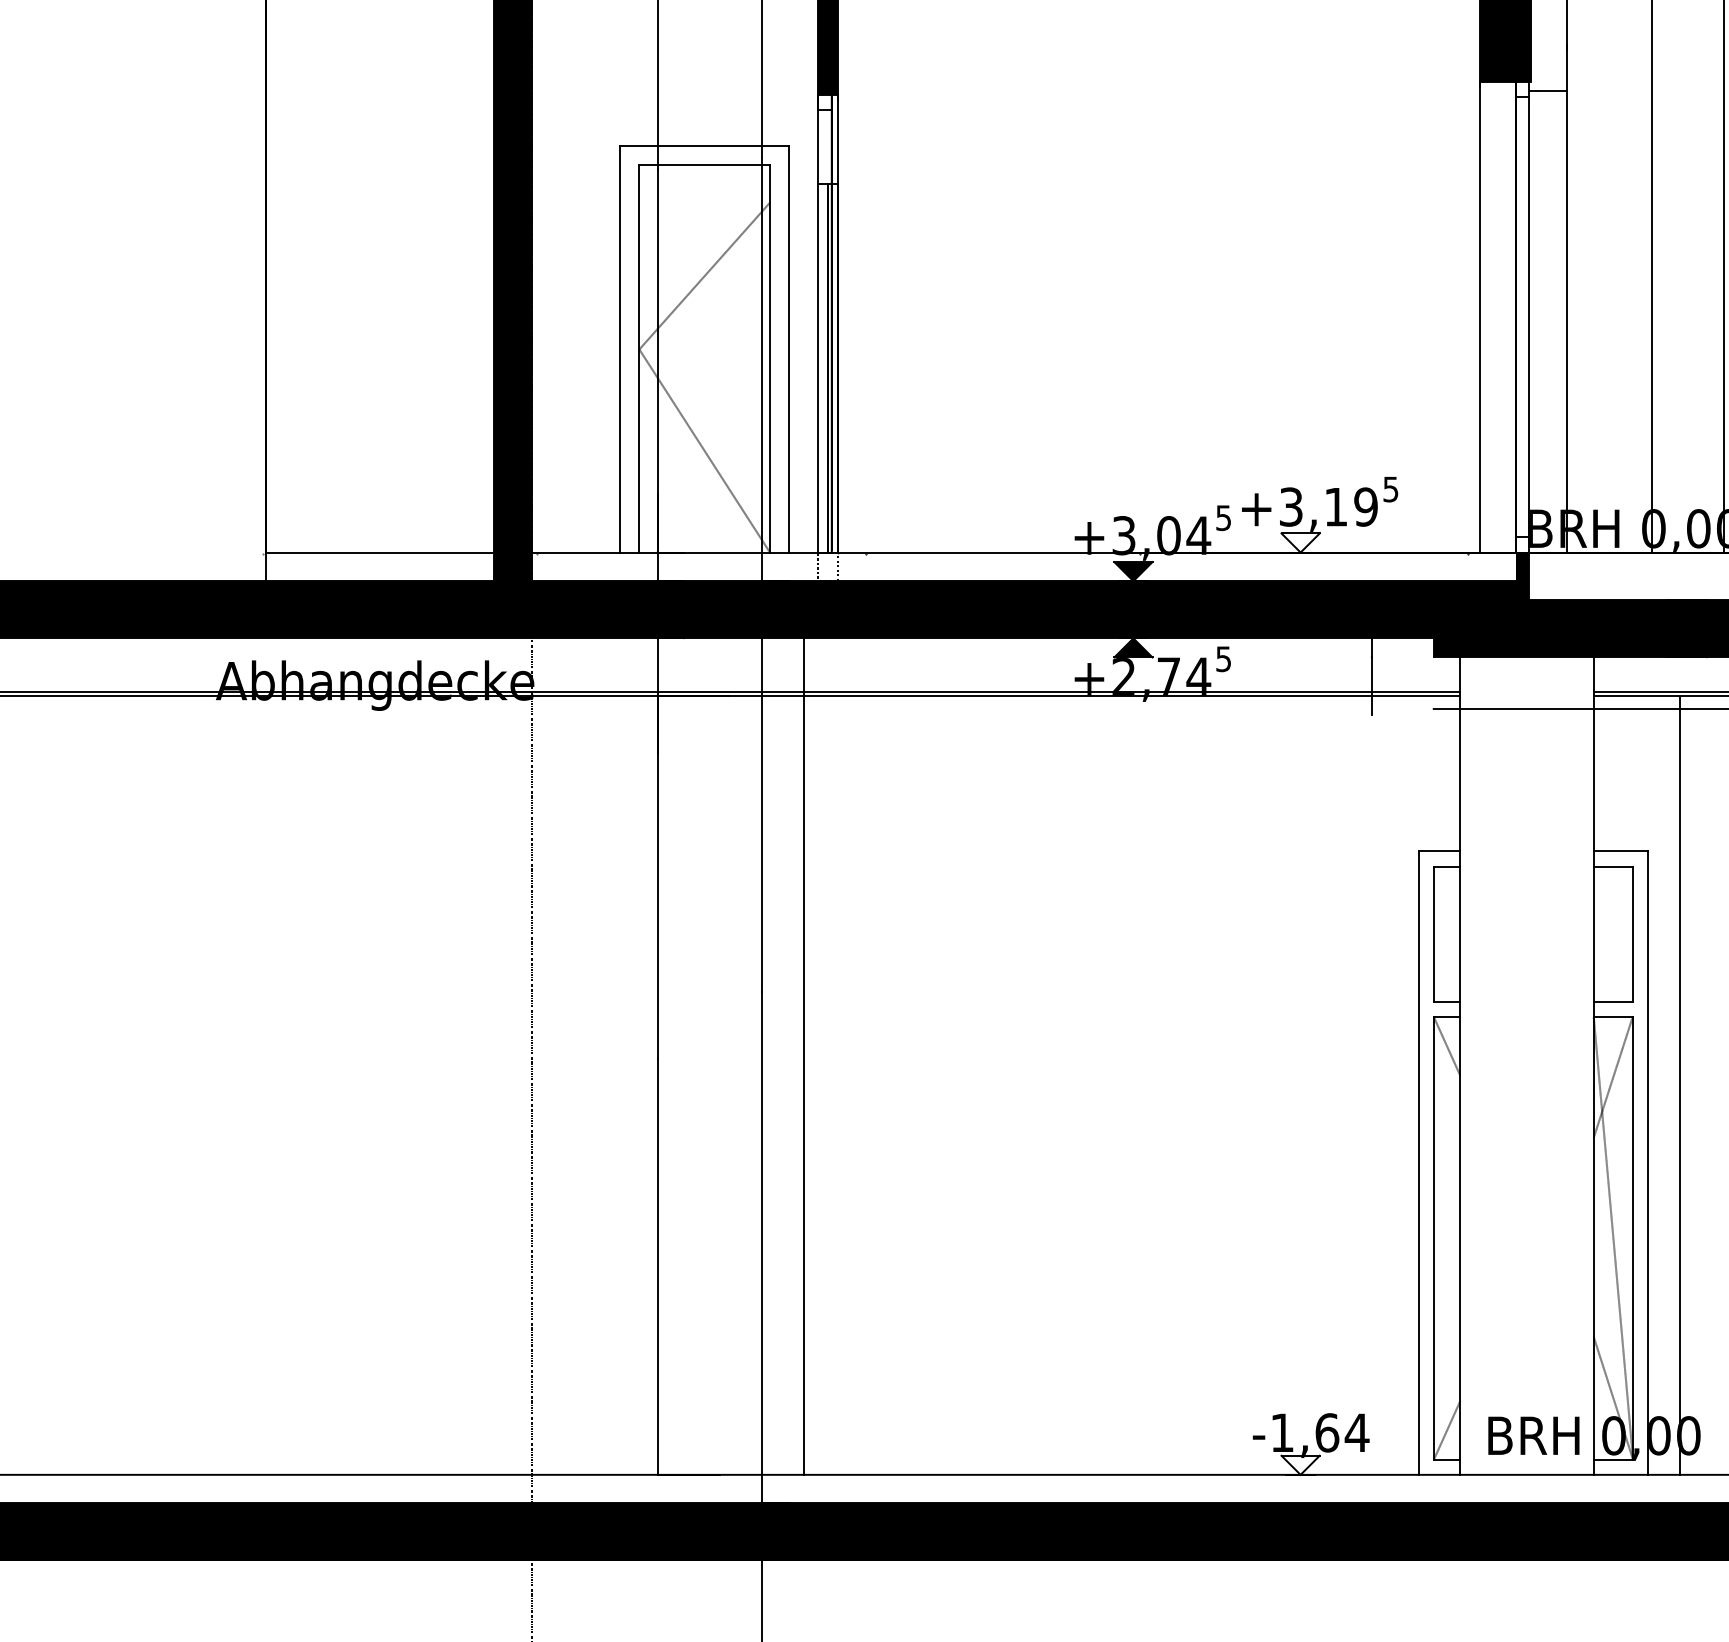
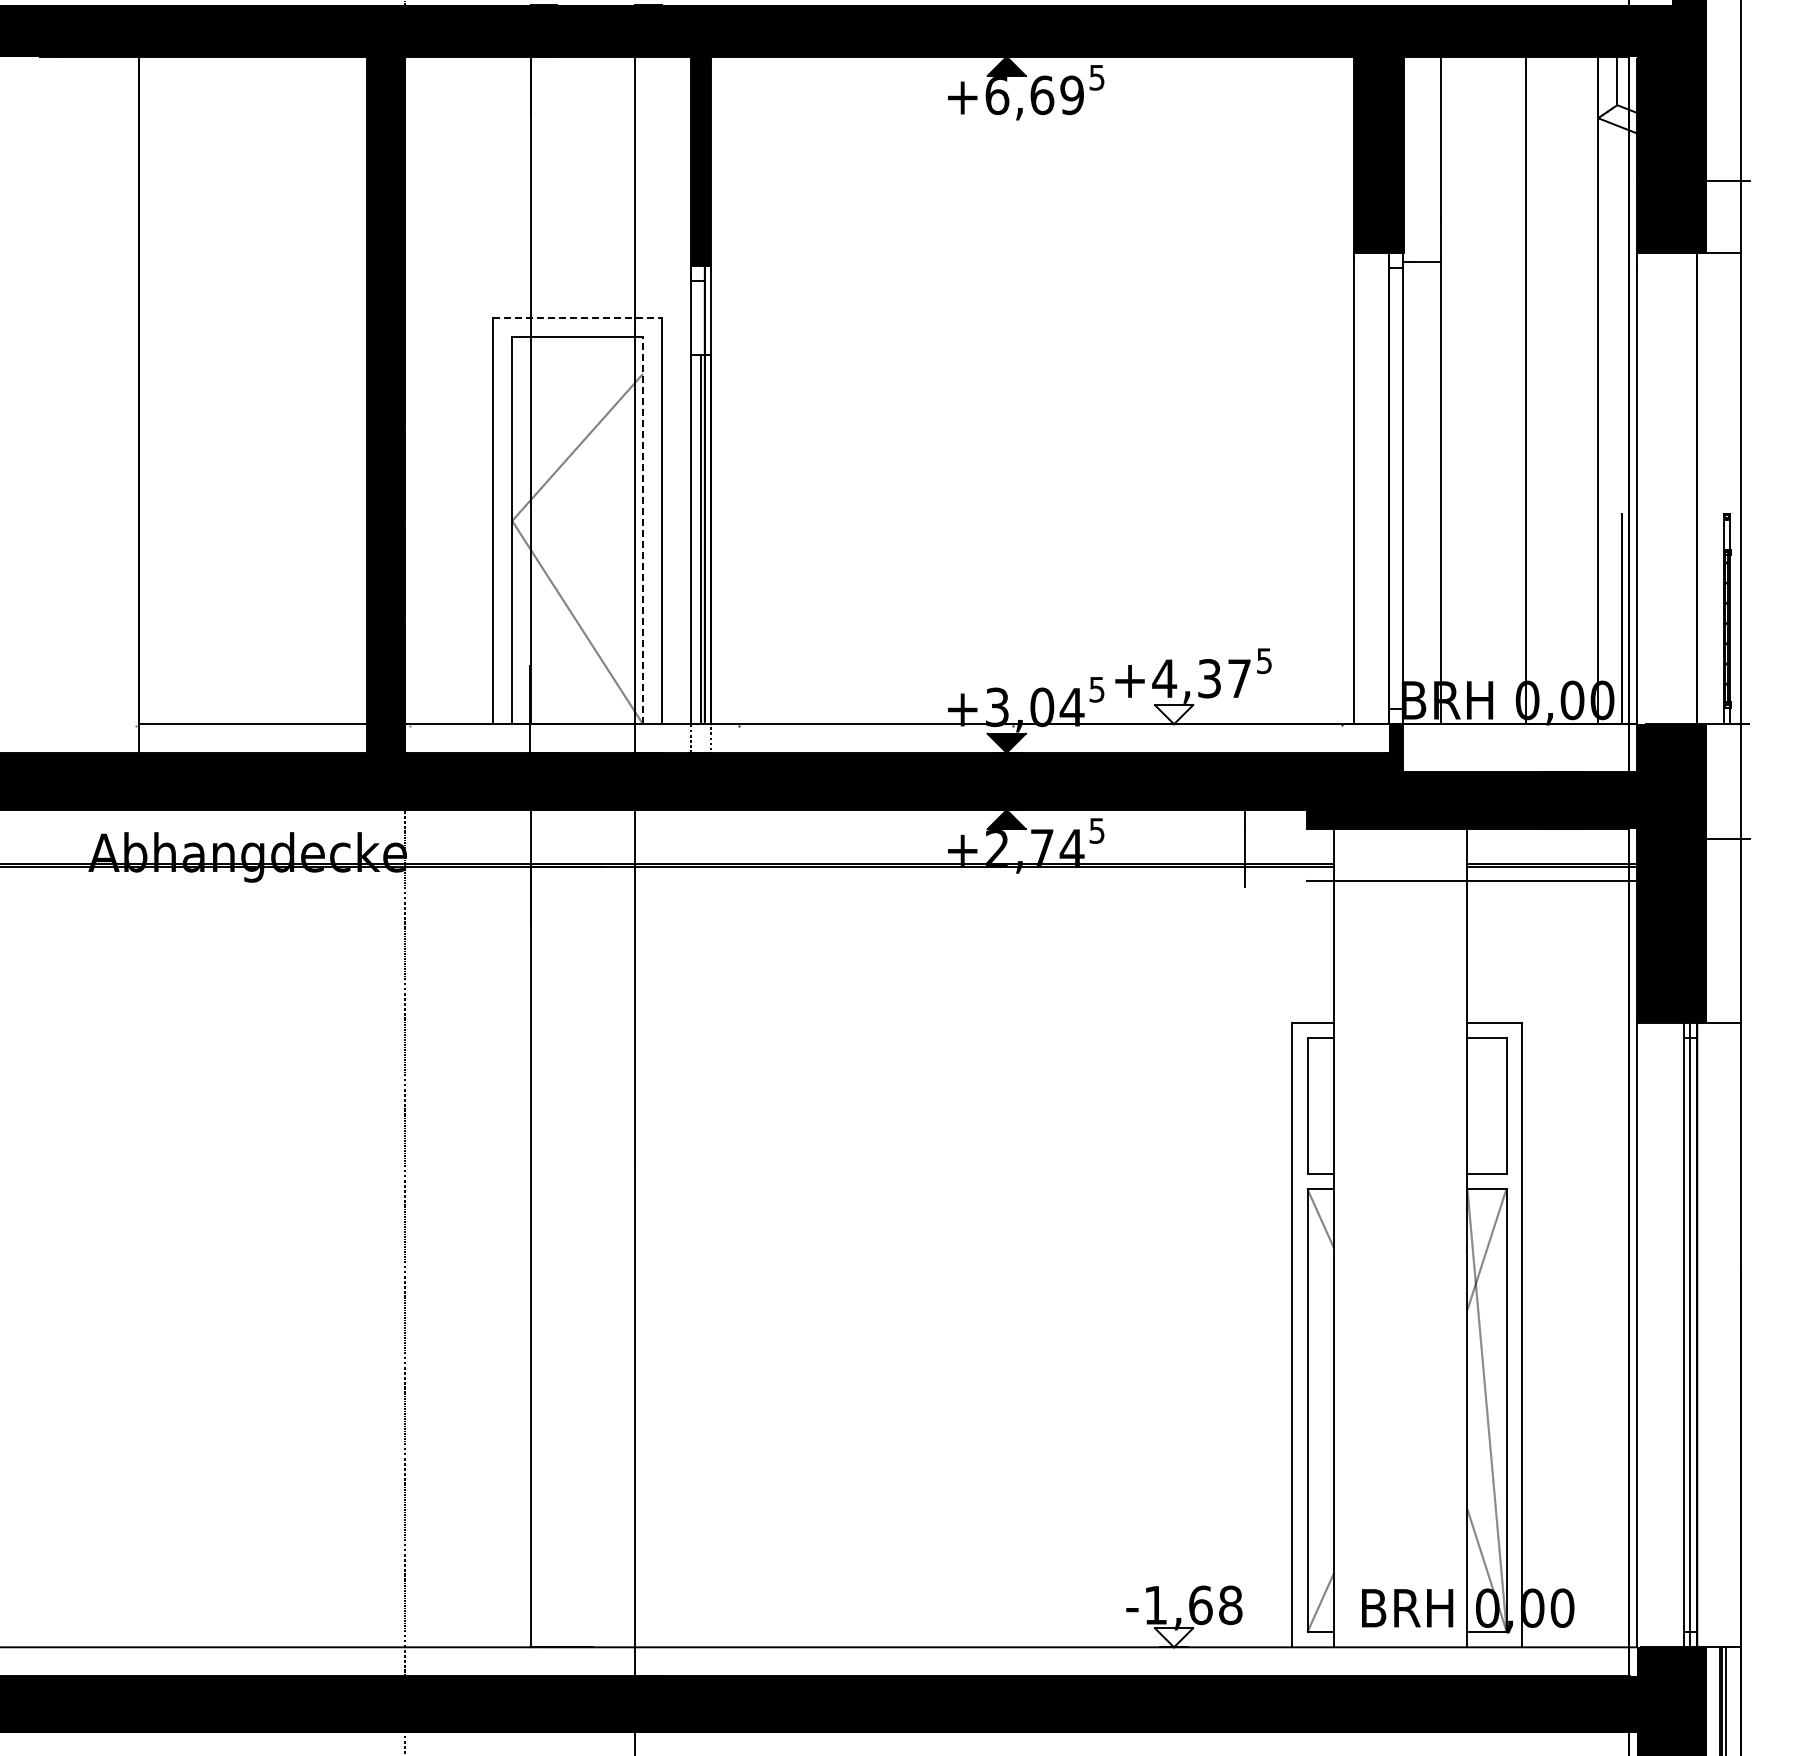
line: (705, 146) -> (578, 317), solid -> dashed
line: (769, 359) -> (642, 530), solid -> dashed
text: (1328, 506) -> (1201, 678), +3,19 -> +4,37
line: (804, 1056) -> (677, 1228), removed
line: (1680, 1085) -> (1554, 1257), removed
text: (1357, 1433) -> (1230, 1605), -1,64 -> -1,68

